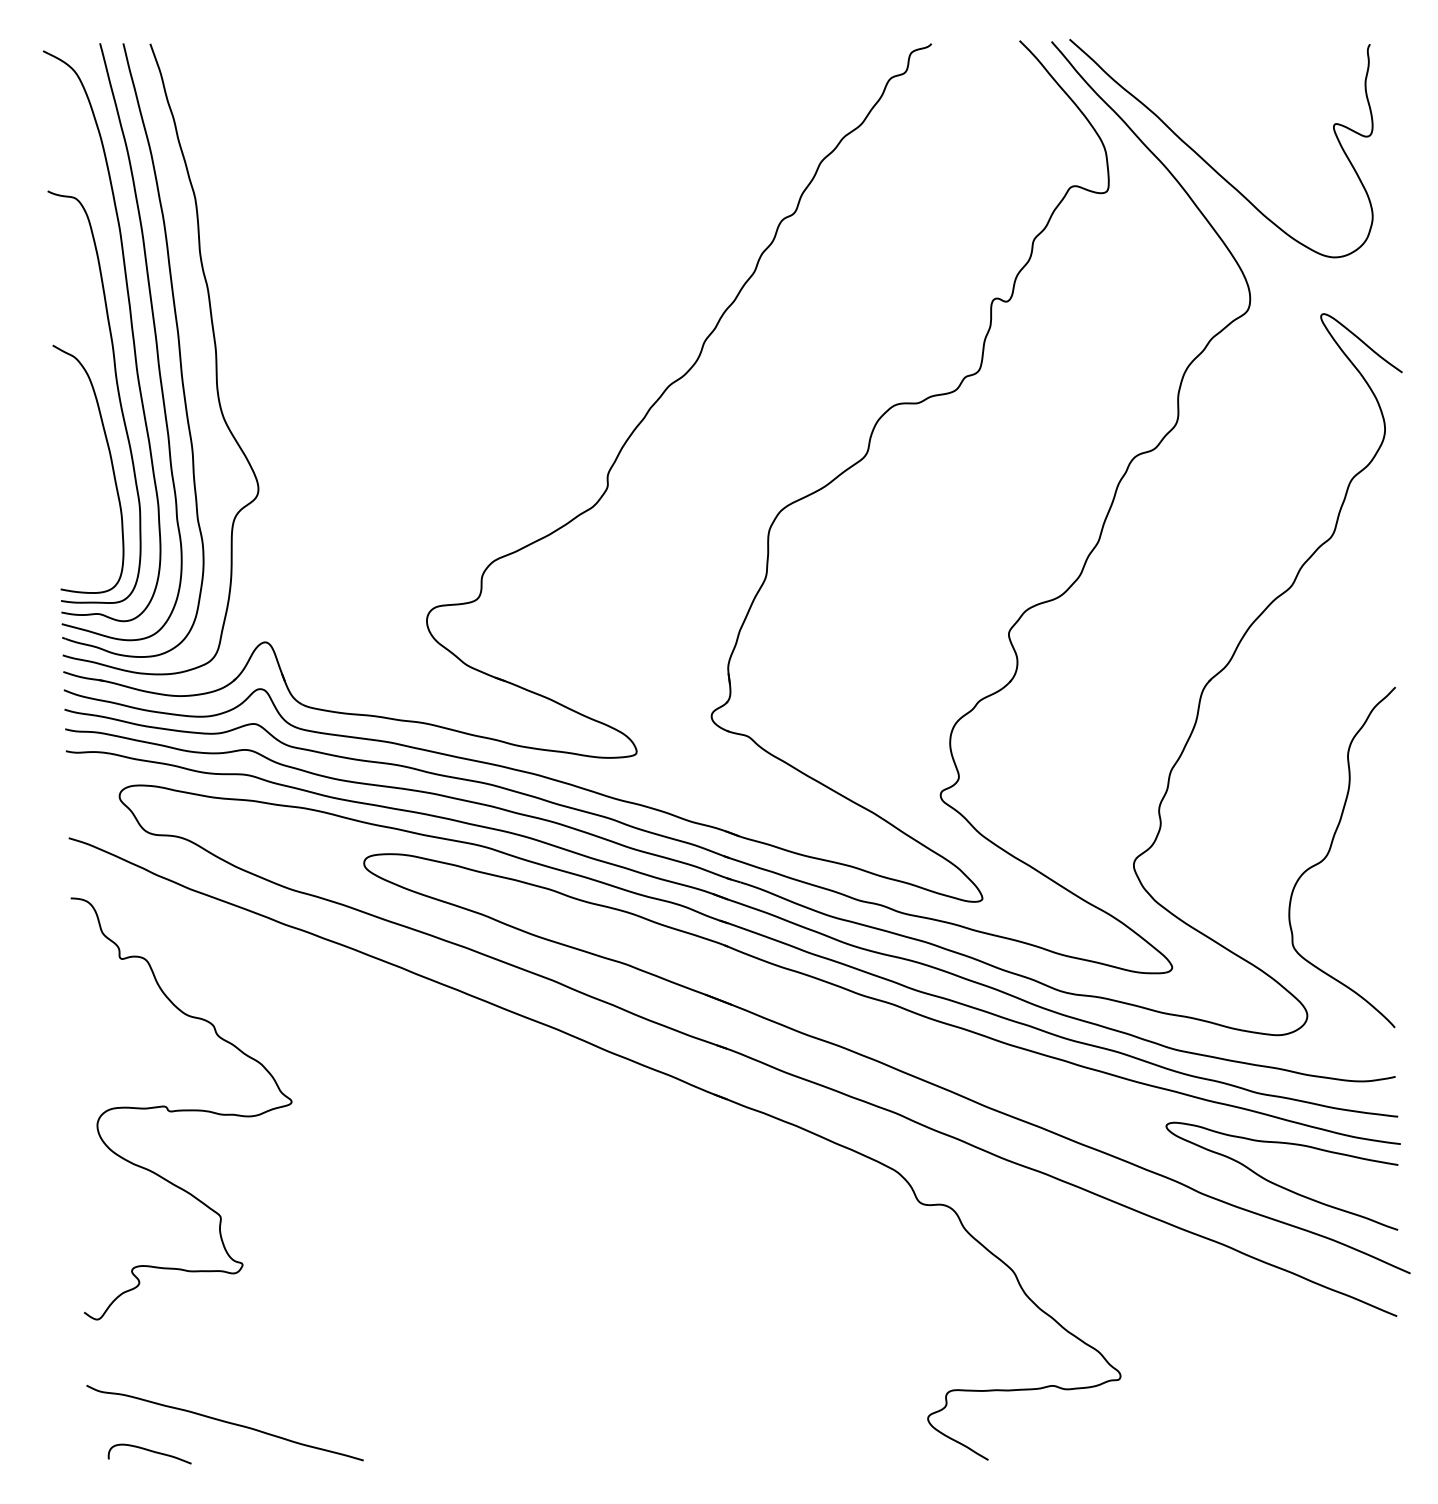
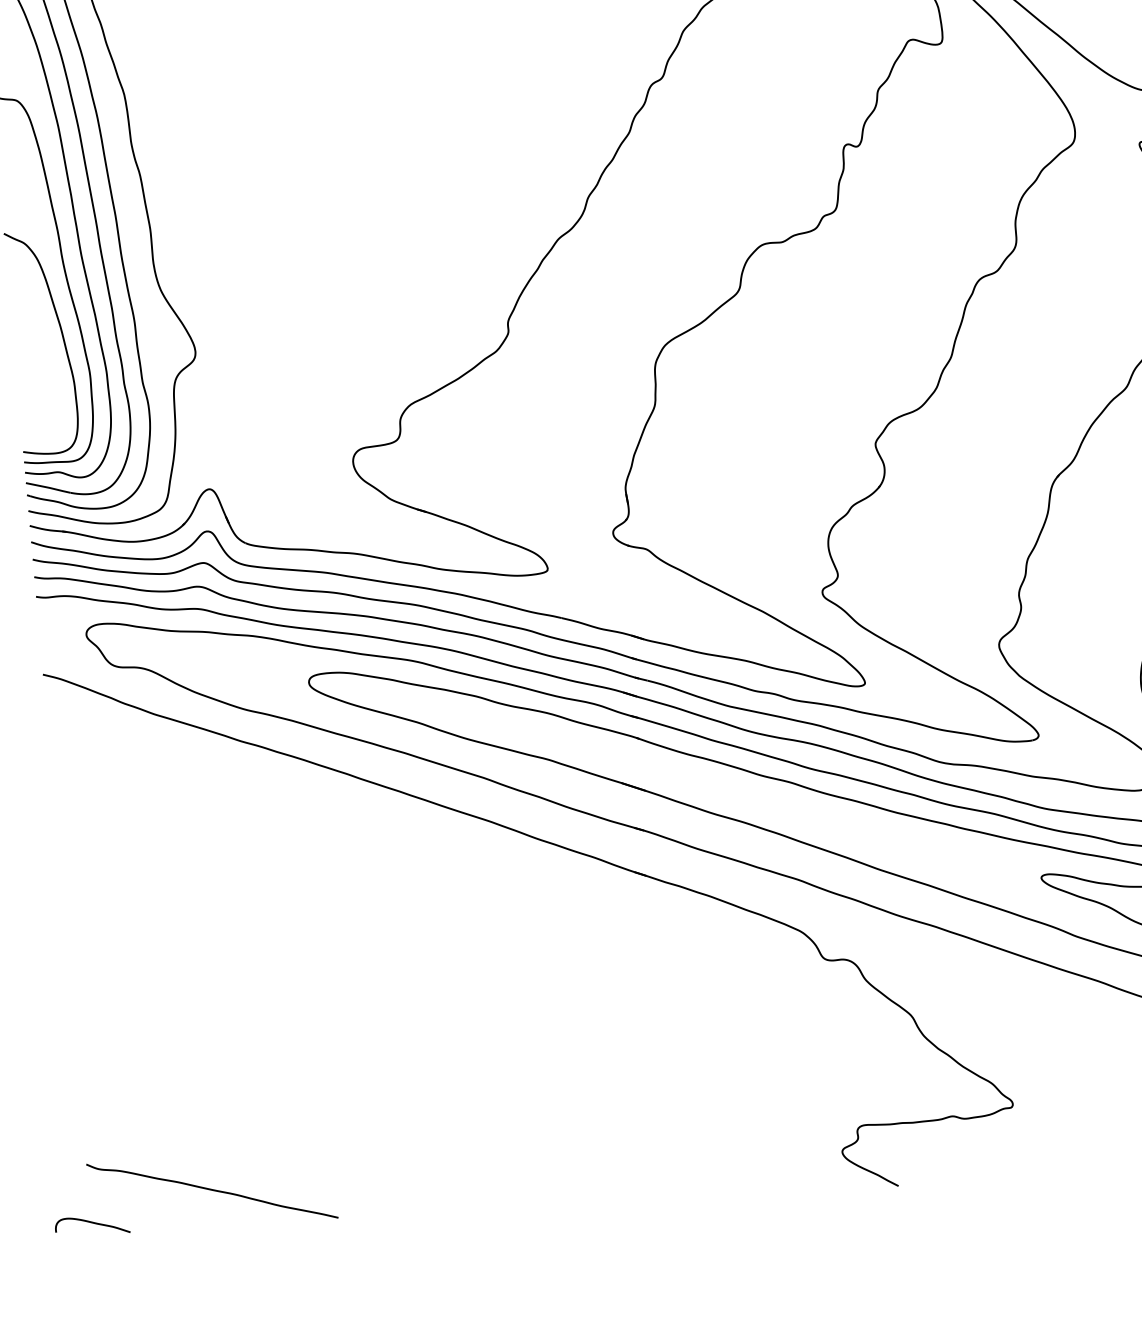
curve: (181, 1109) -> (157, 912), removed
curve: (149, 1451) -> (92, 1223), moved

